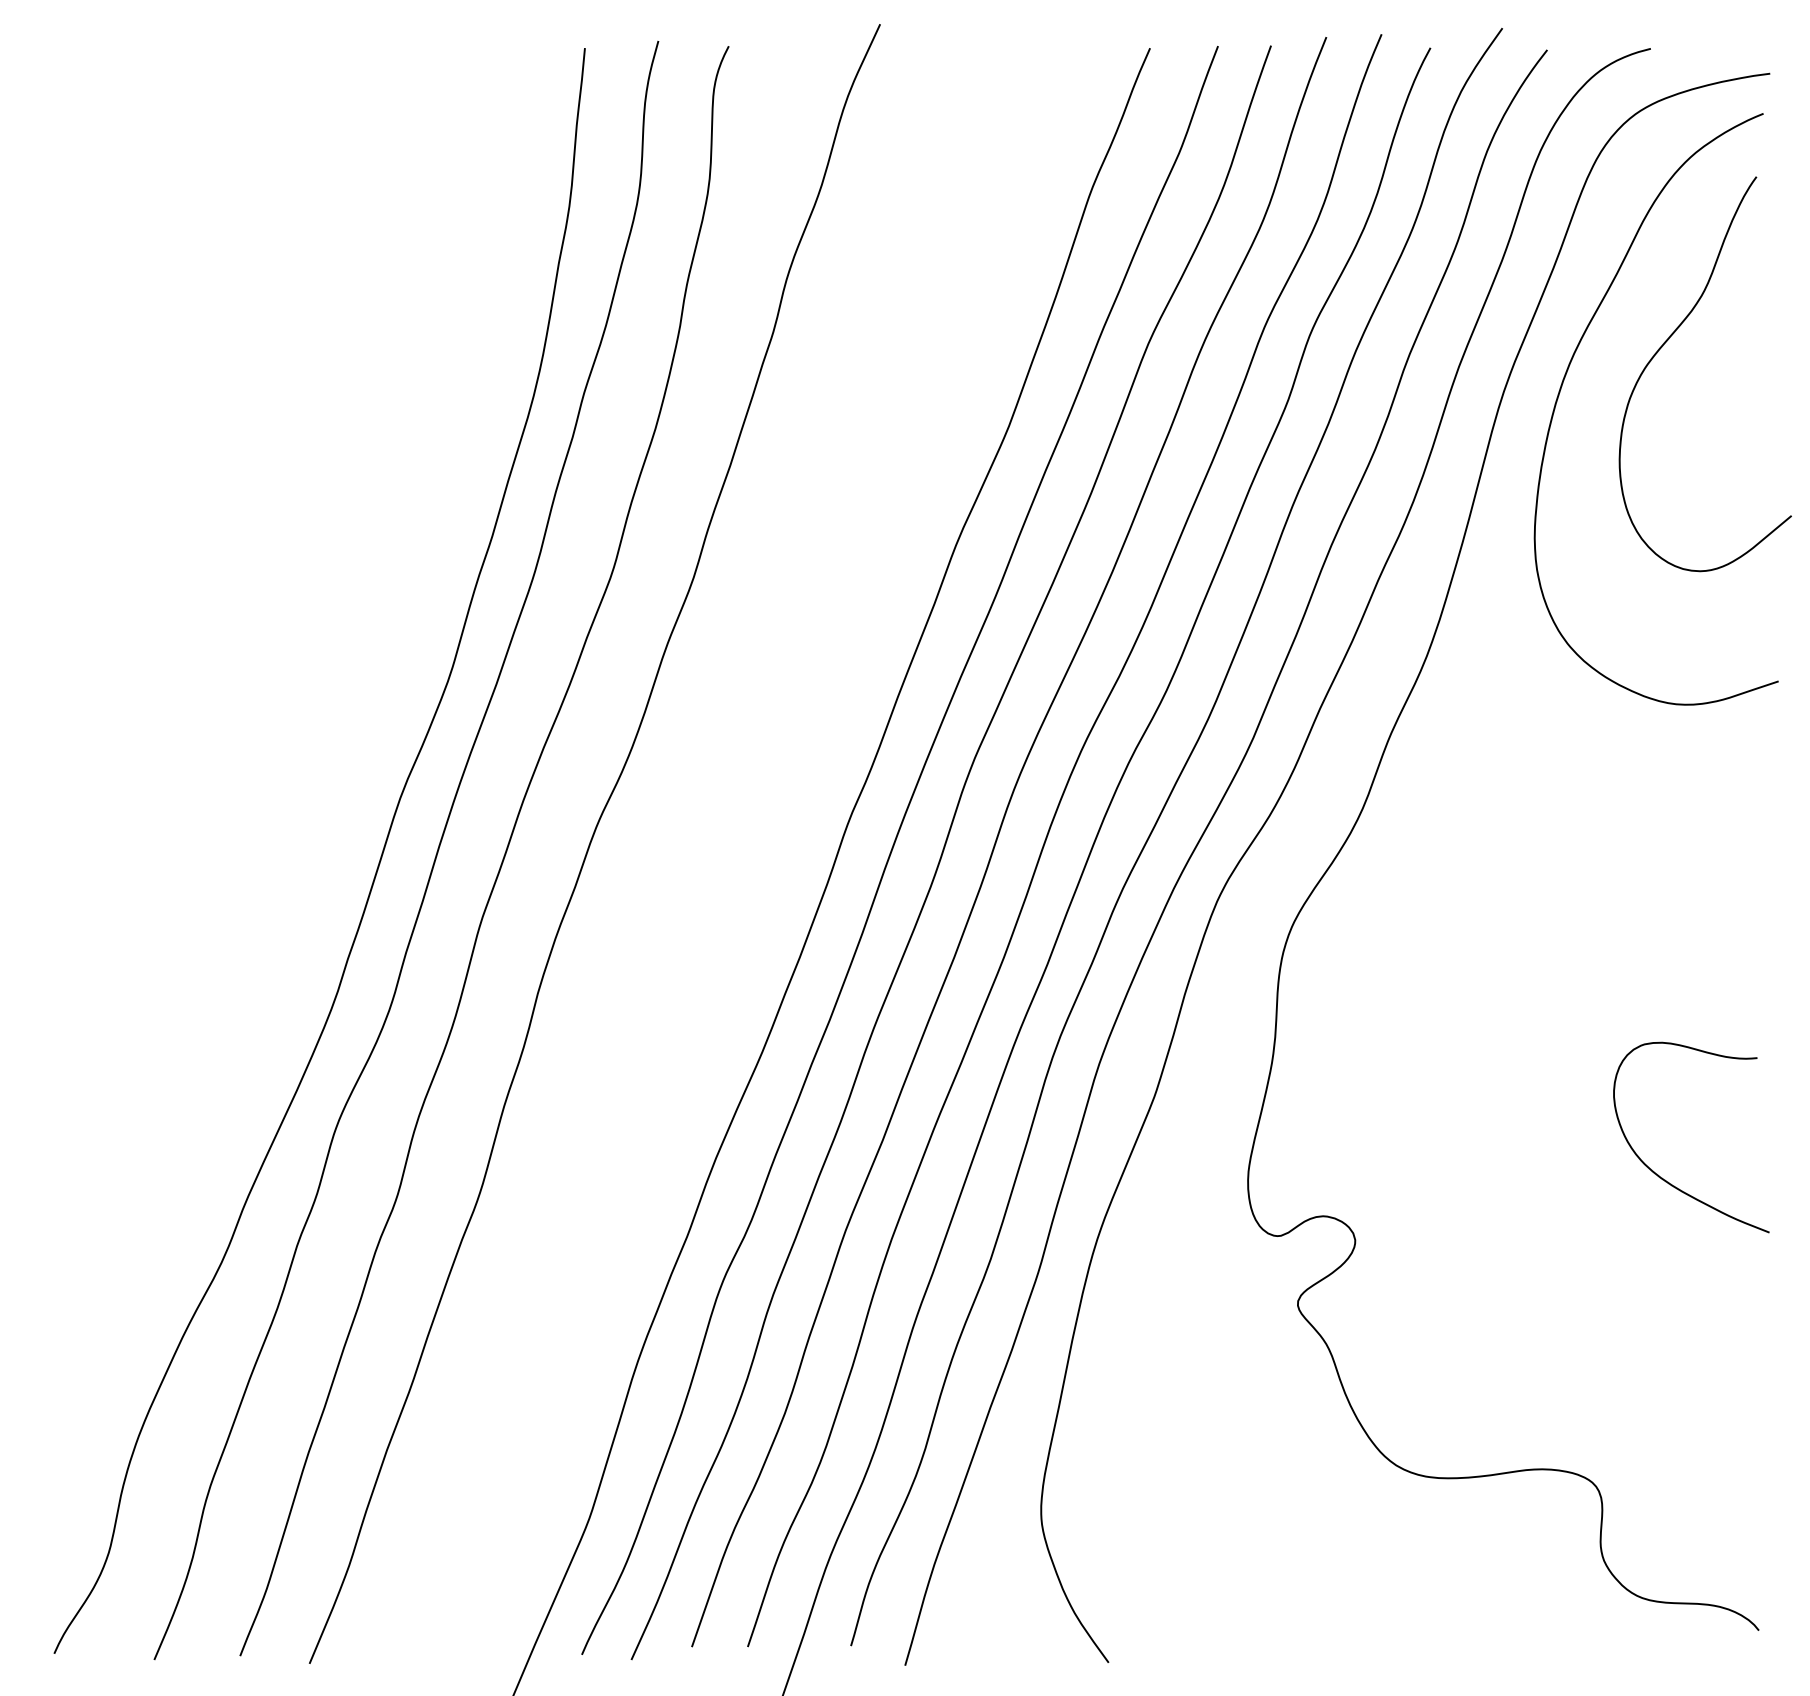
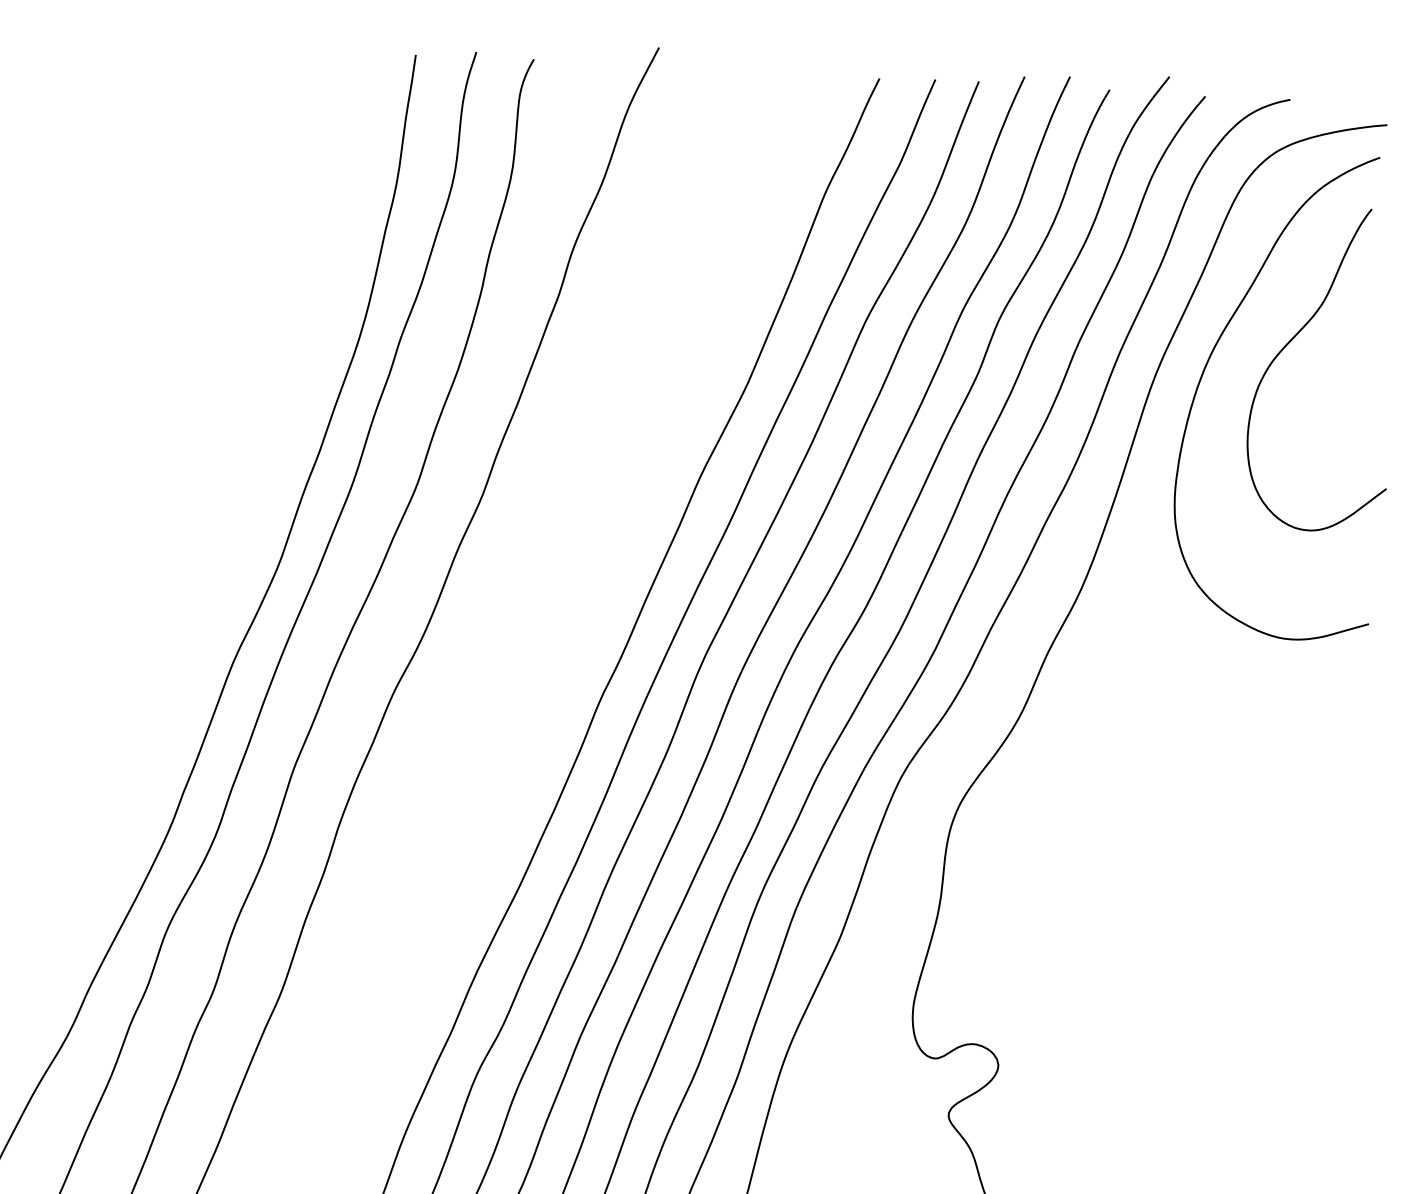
curve: (1665, 1179) -> (1255, 1028), removed

